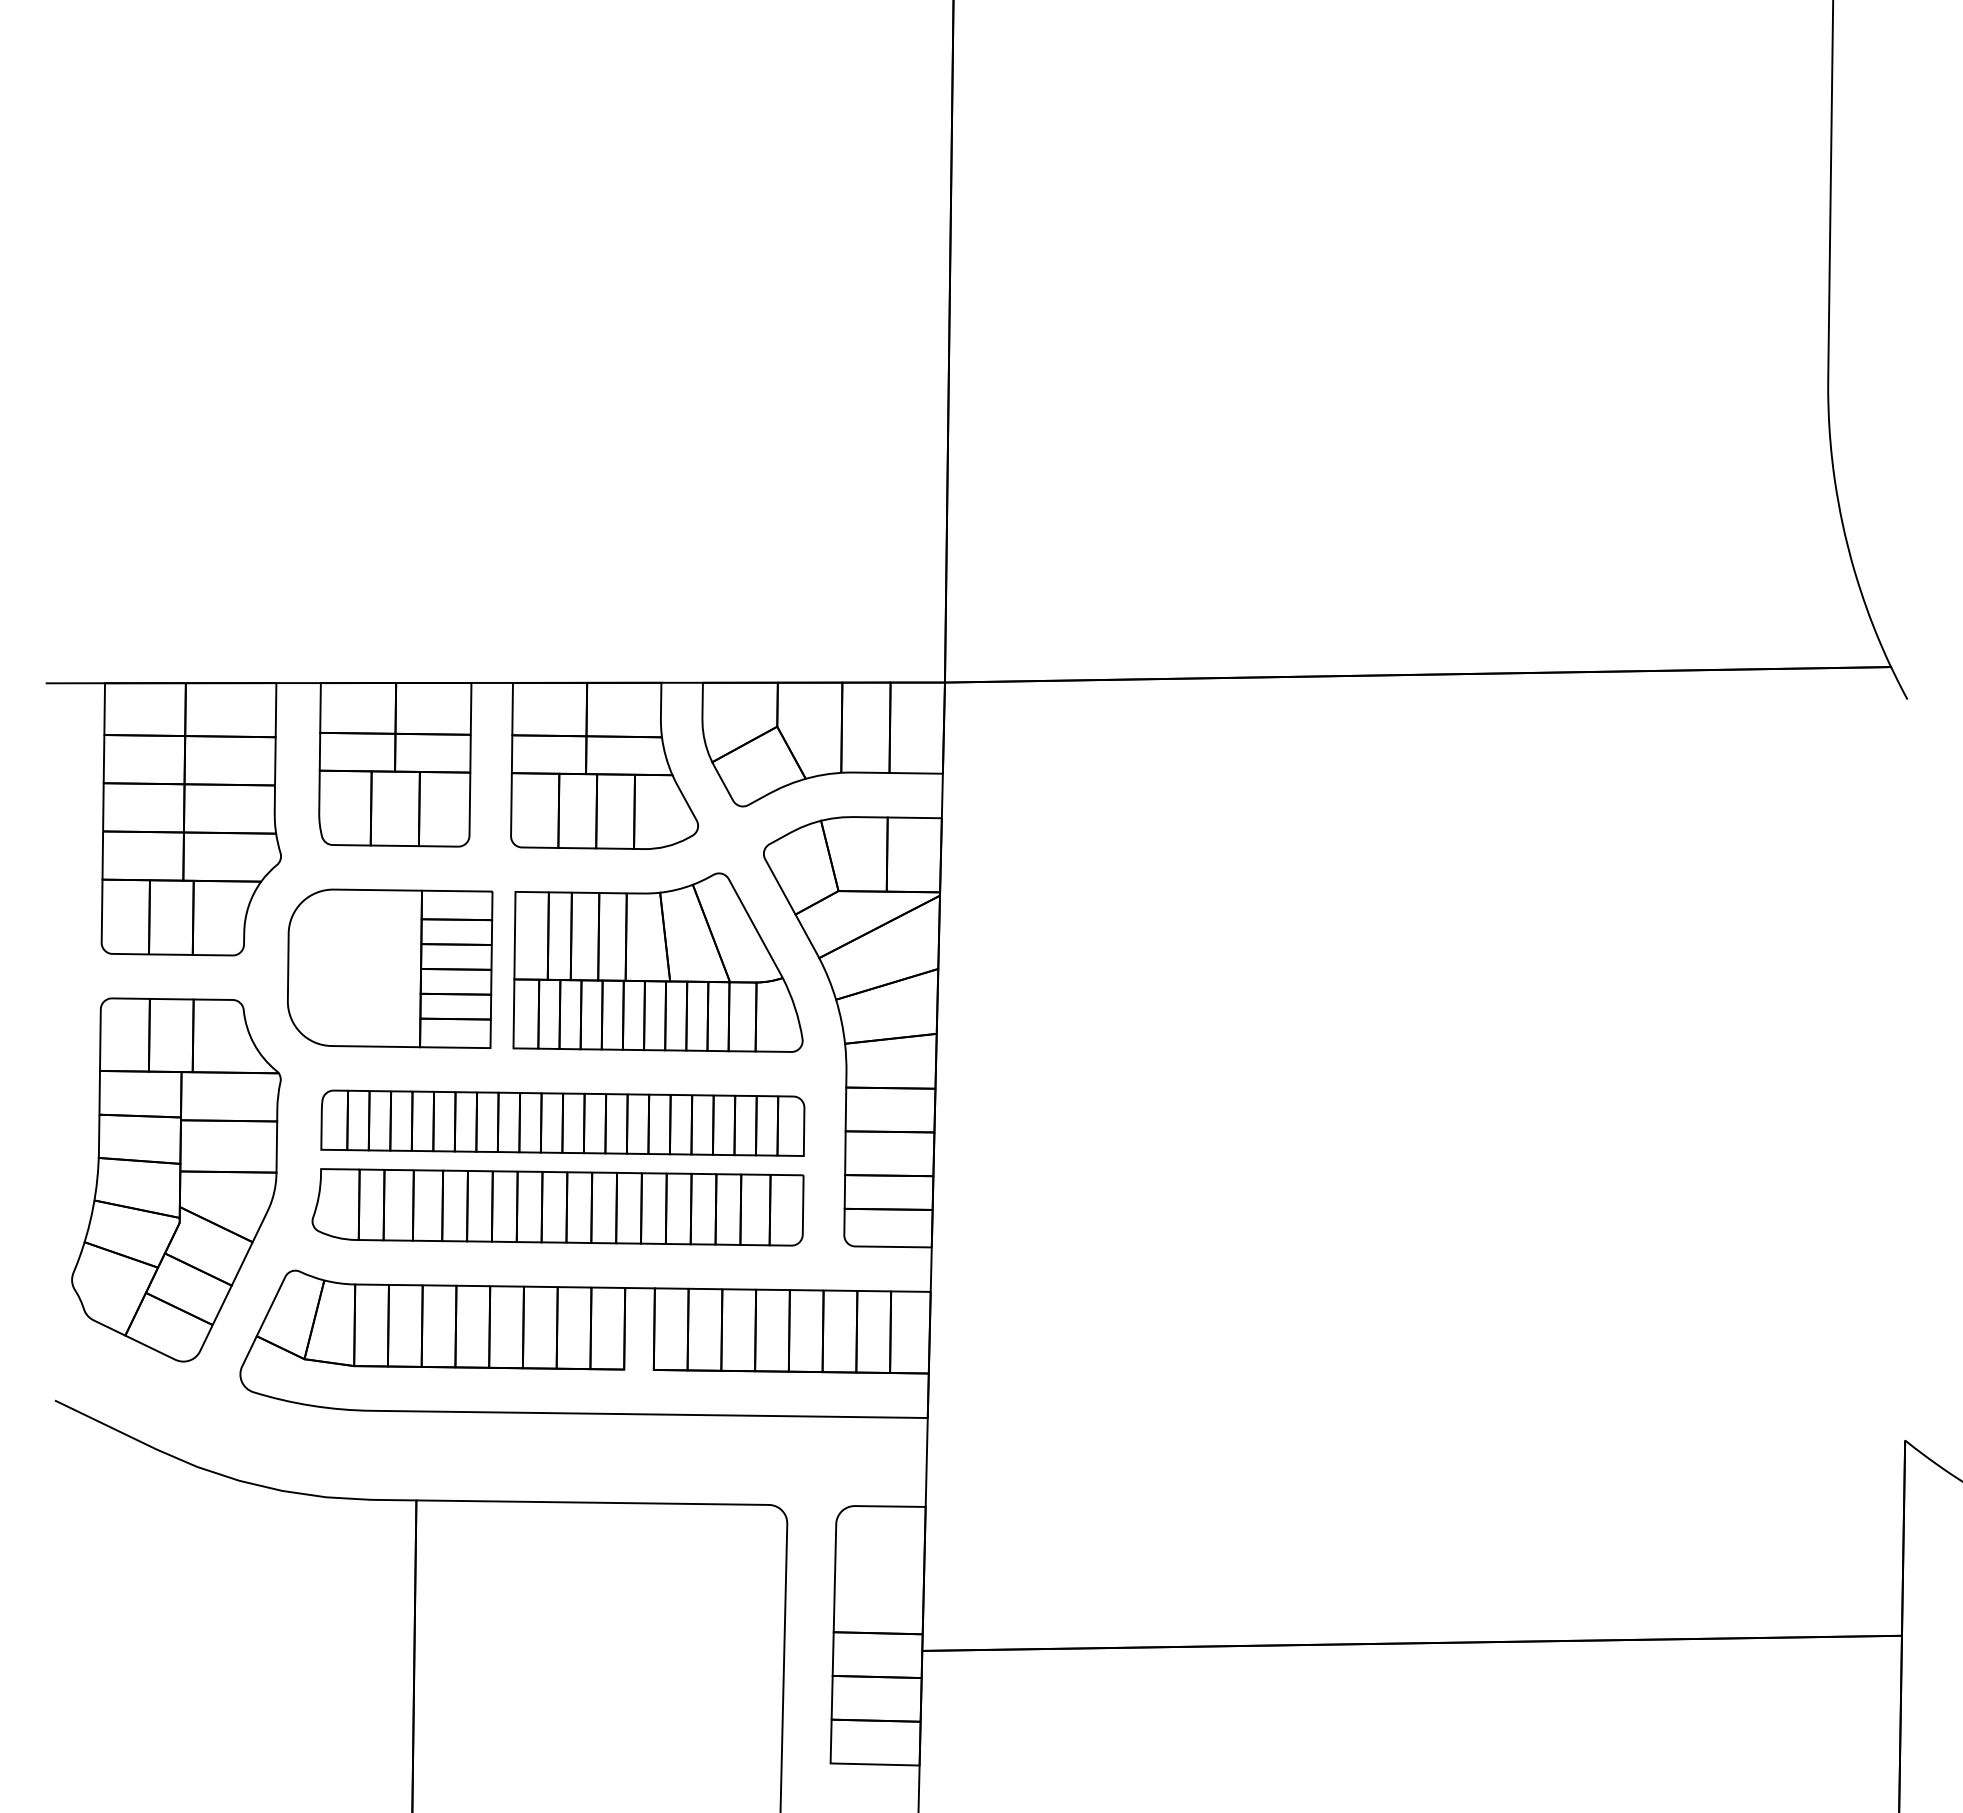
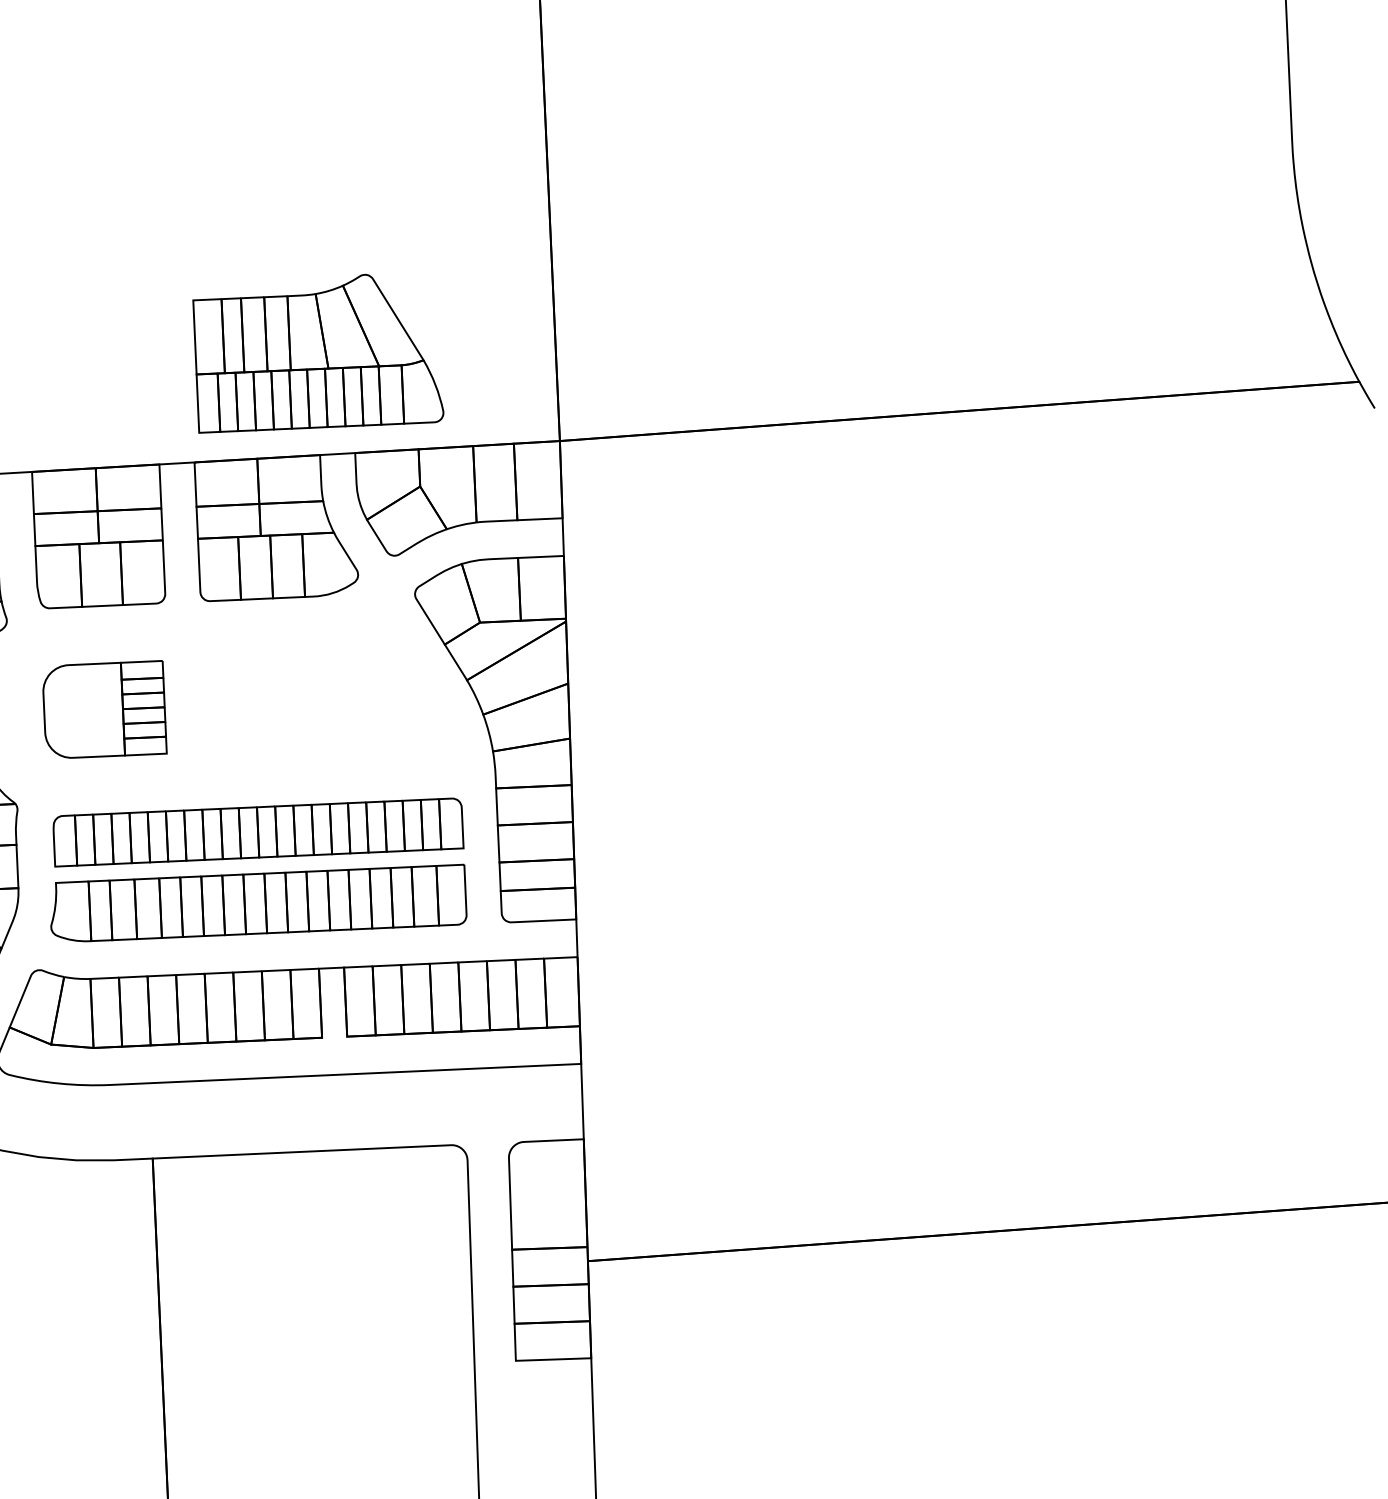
part: (657, 962) -> (316, 353), moved
part: (390, 968) -> (104, 709), size x0.7

